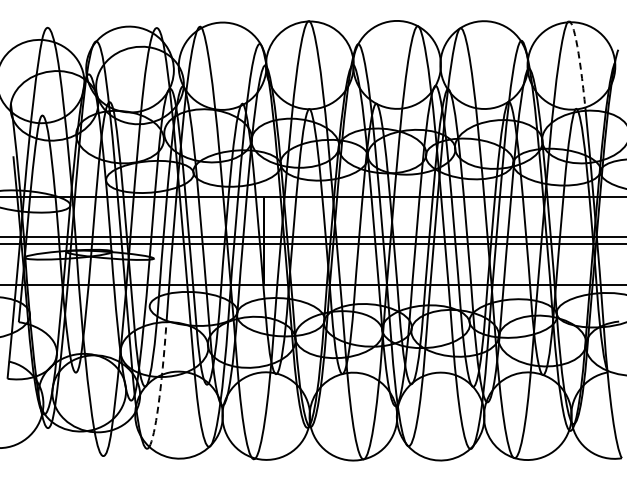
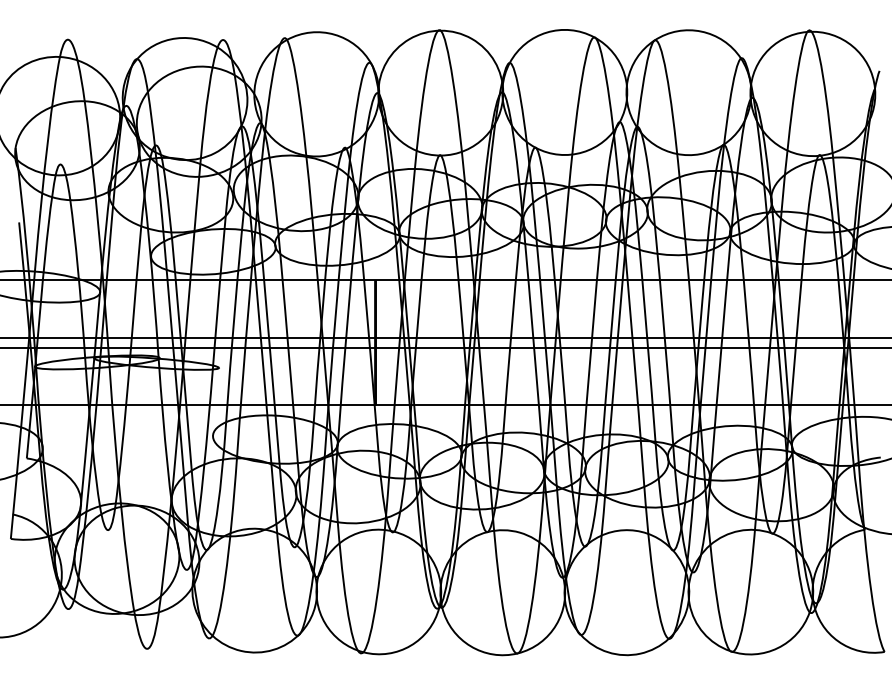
arc: (579, 59) -> (824, 84), dashed -> solid
arc: (160, 387) -> (228, 551), dashed -> solid

